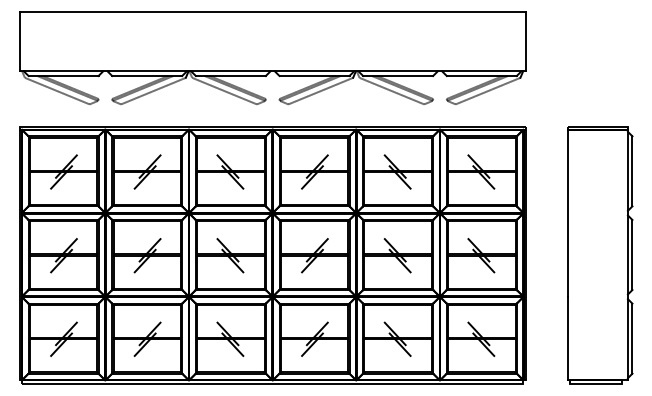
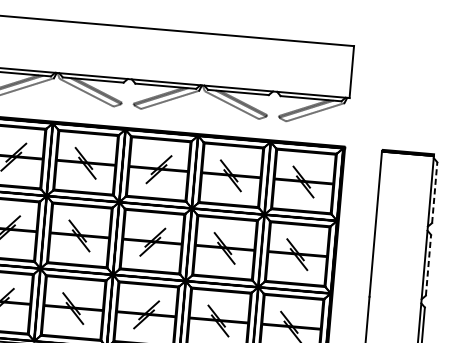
line: (632, 170) -> (434, 191), solid -> dashed
line: (632, 254) -> (428, 264), solid -> dashed

